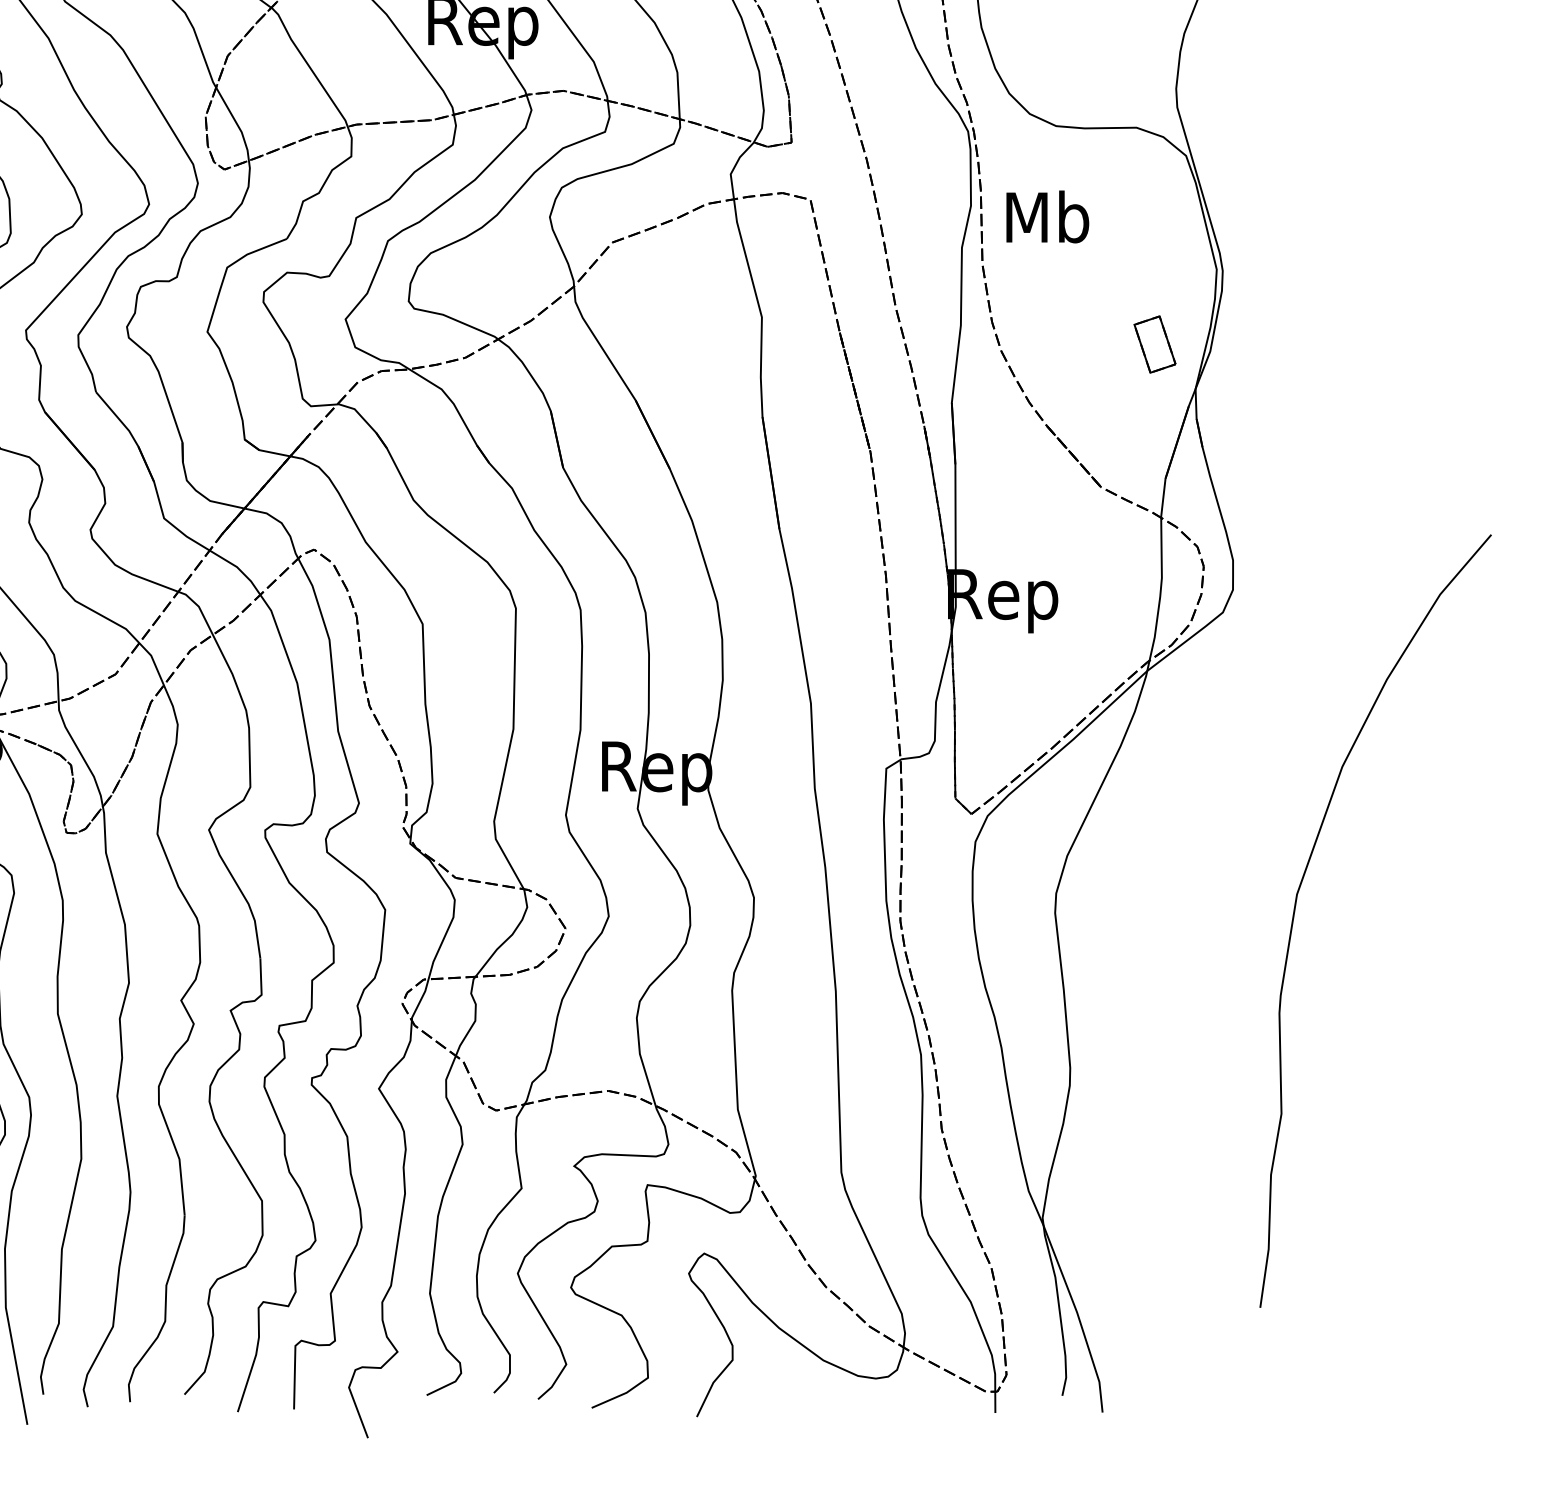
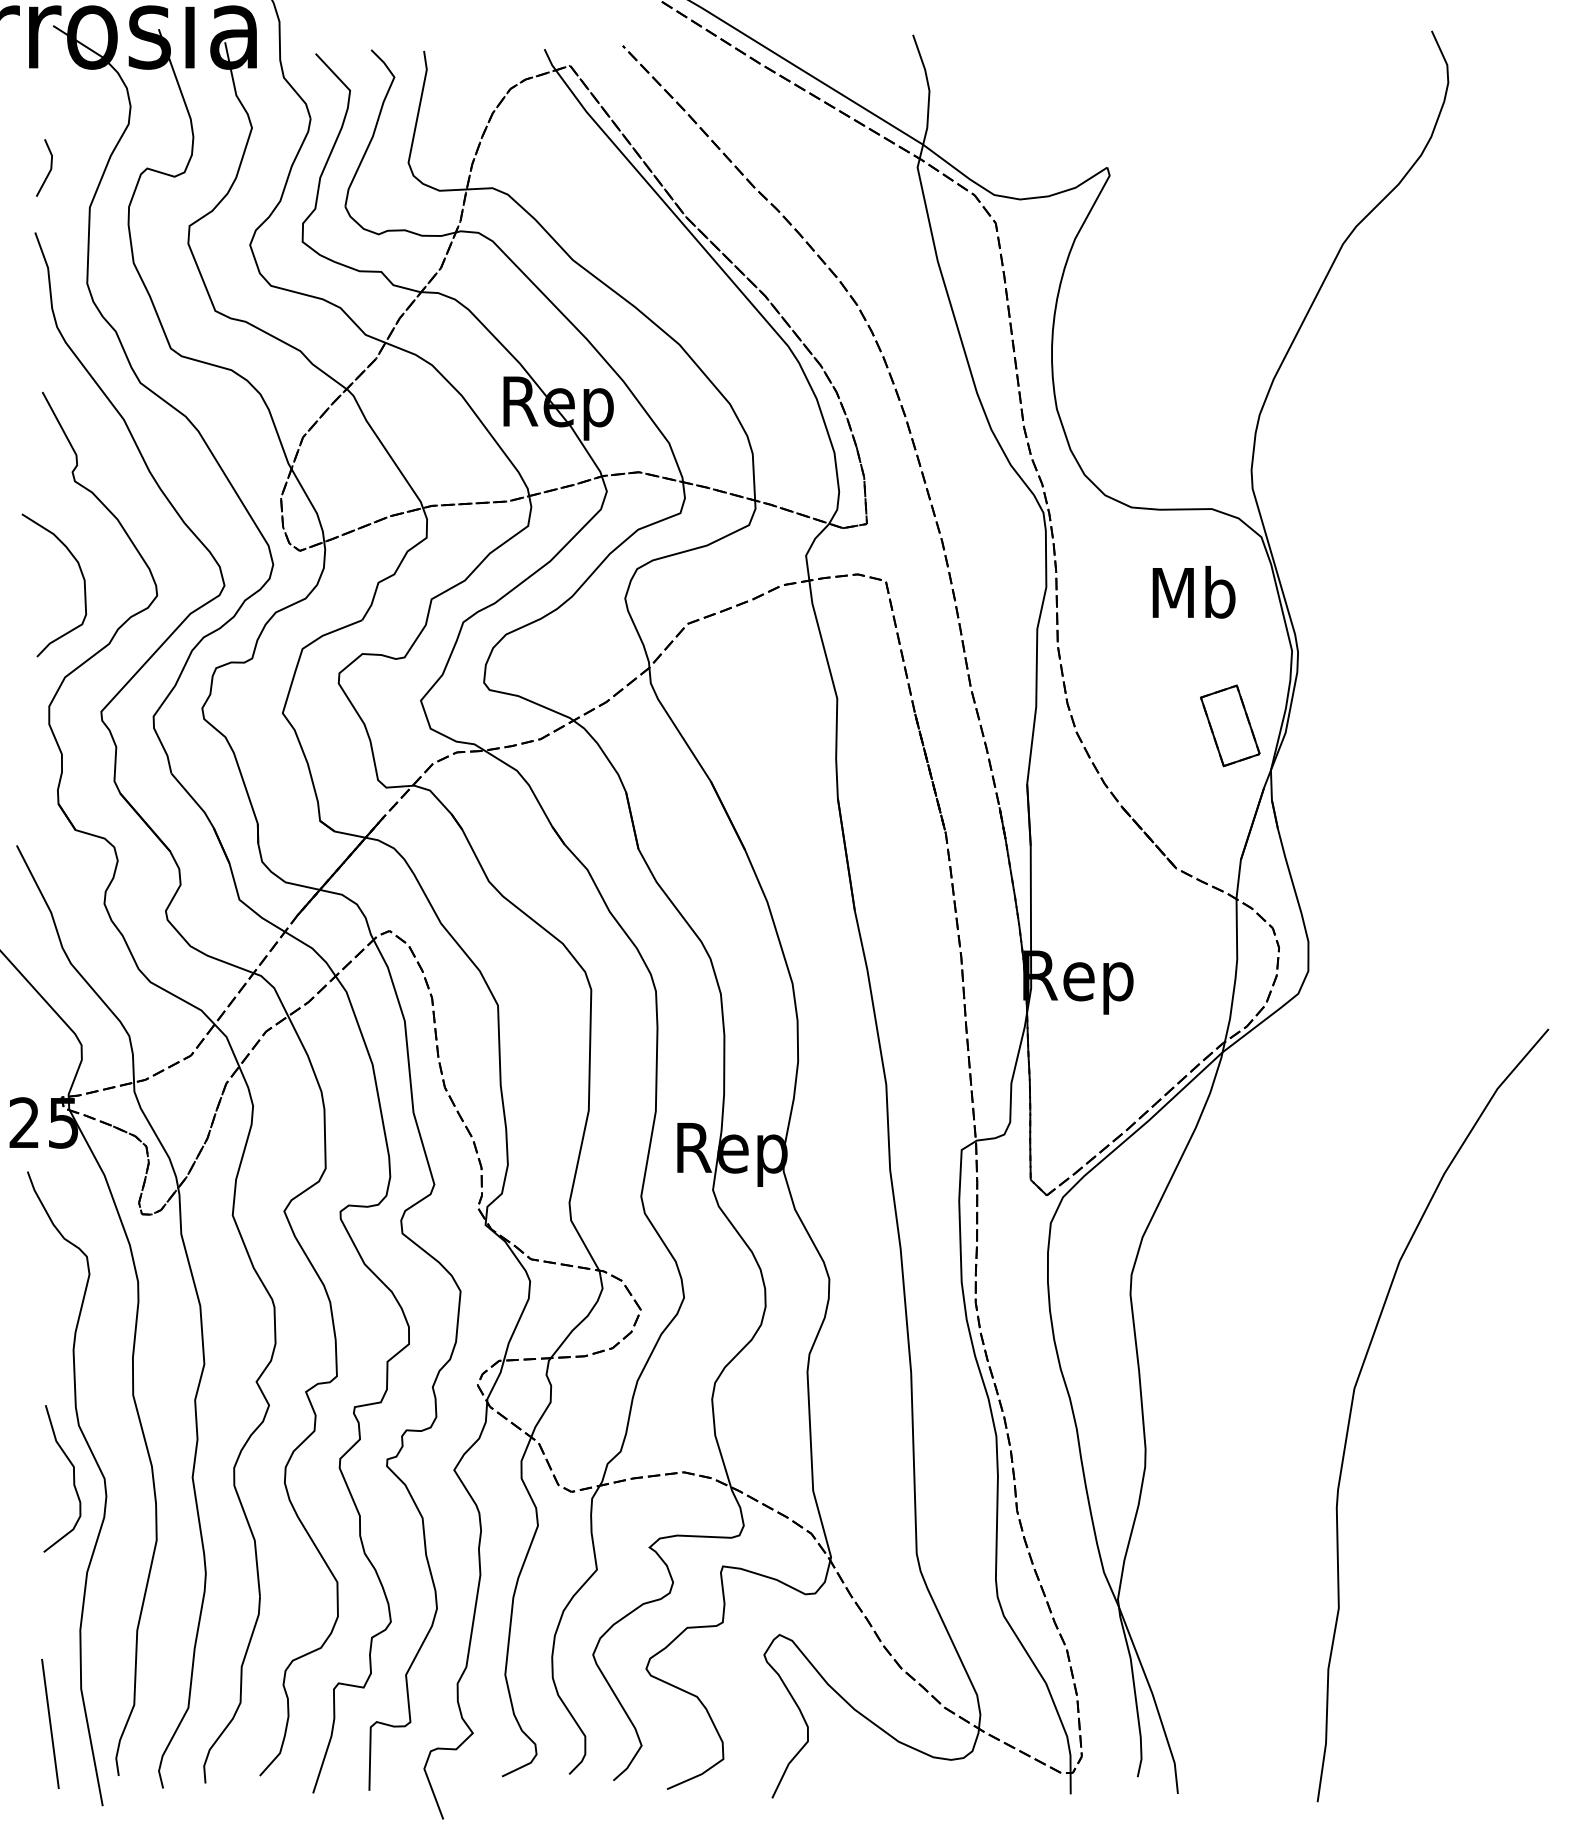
text: (1047, 216) -> (1193, 591), moved
part: (1155, 344) -> (1230, 725), size x1.43
curve: (1296, 908) -> (1353, 1402), moved

